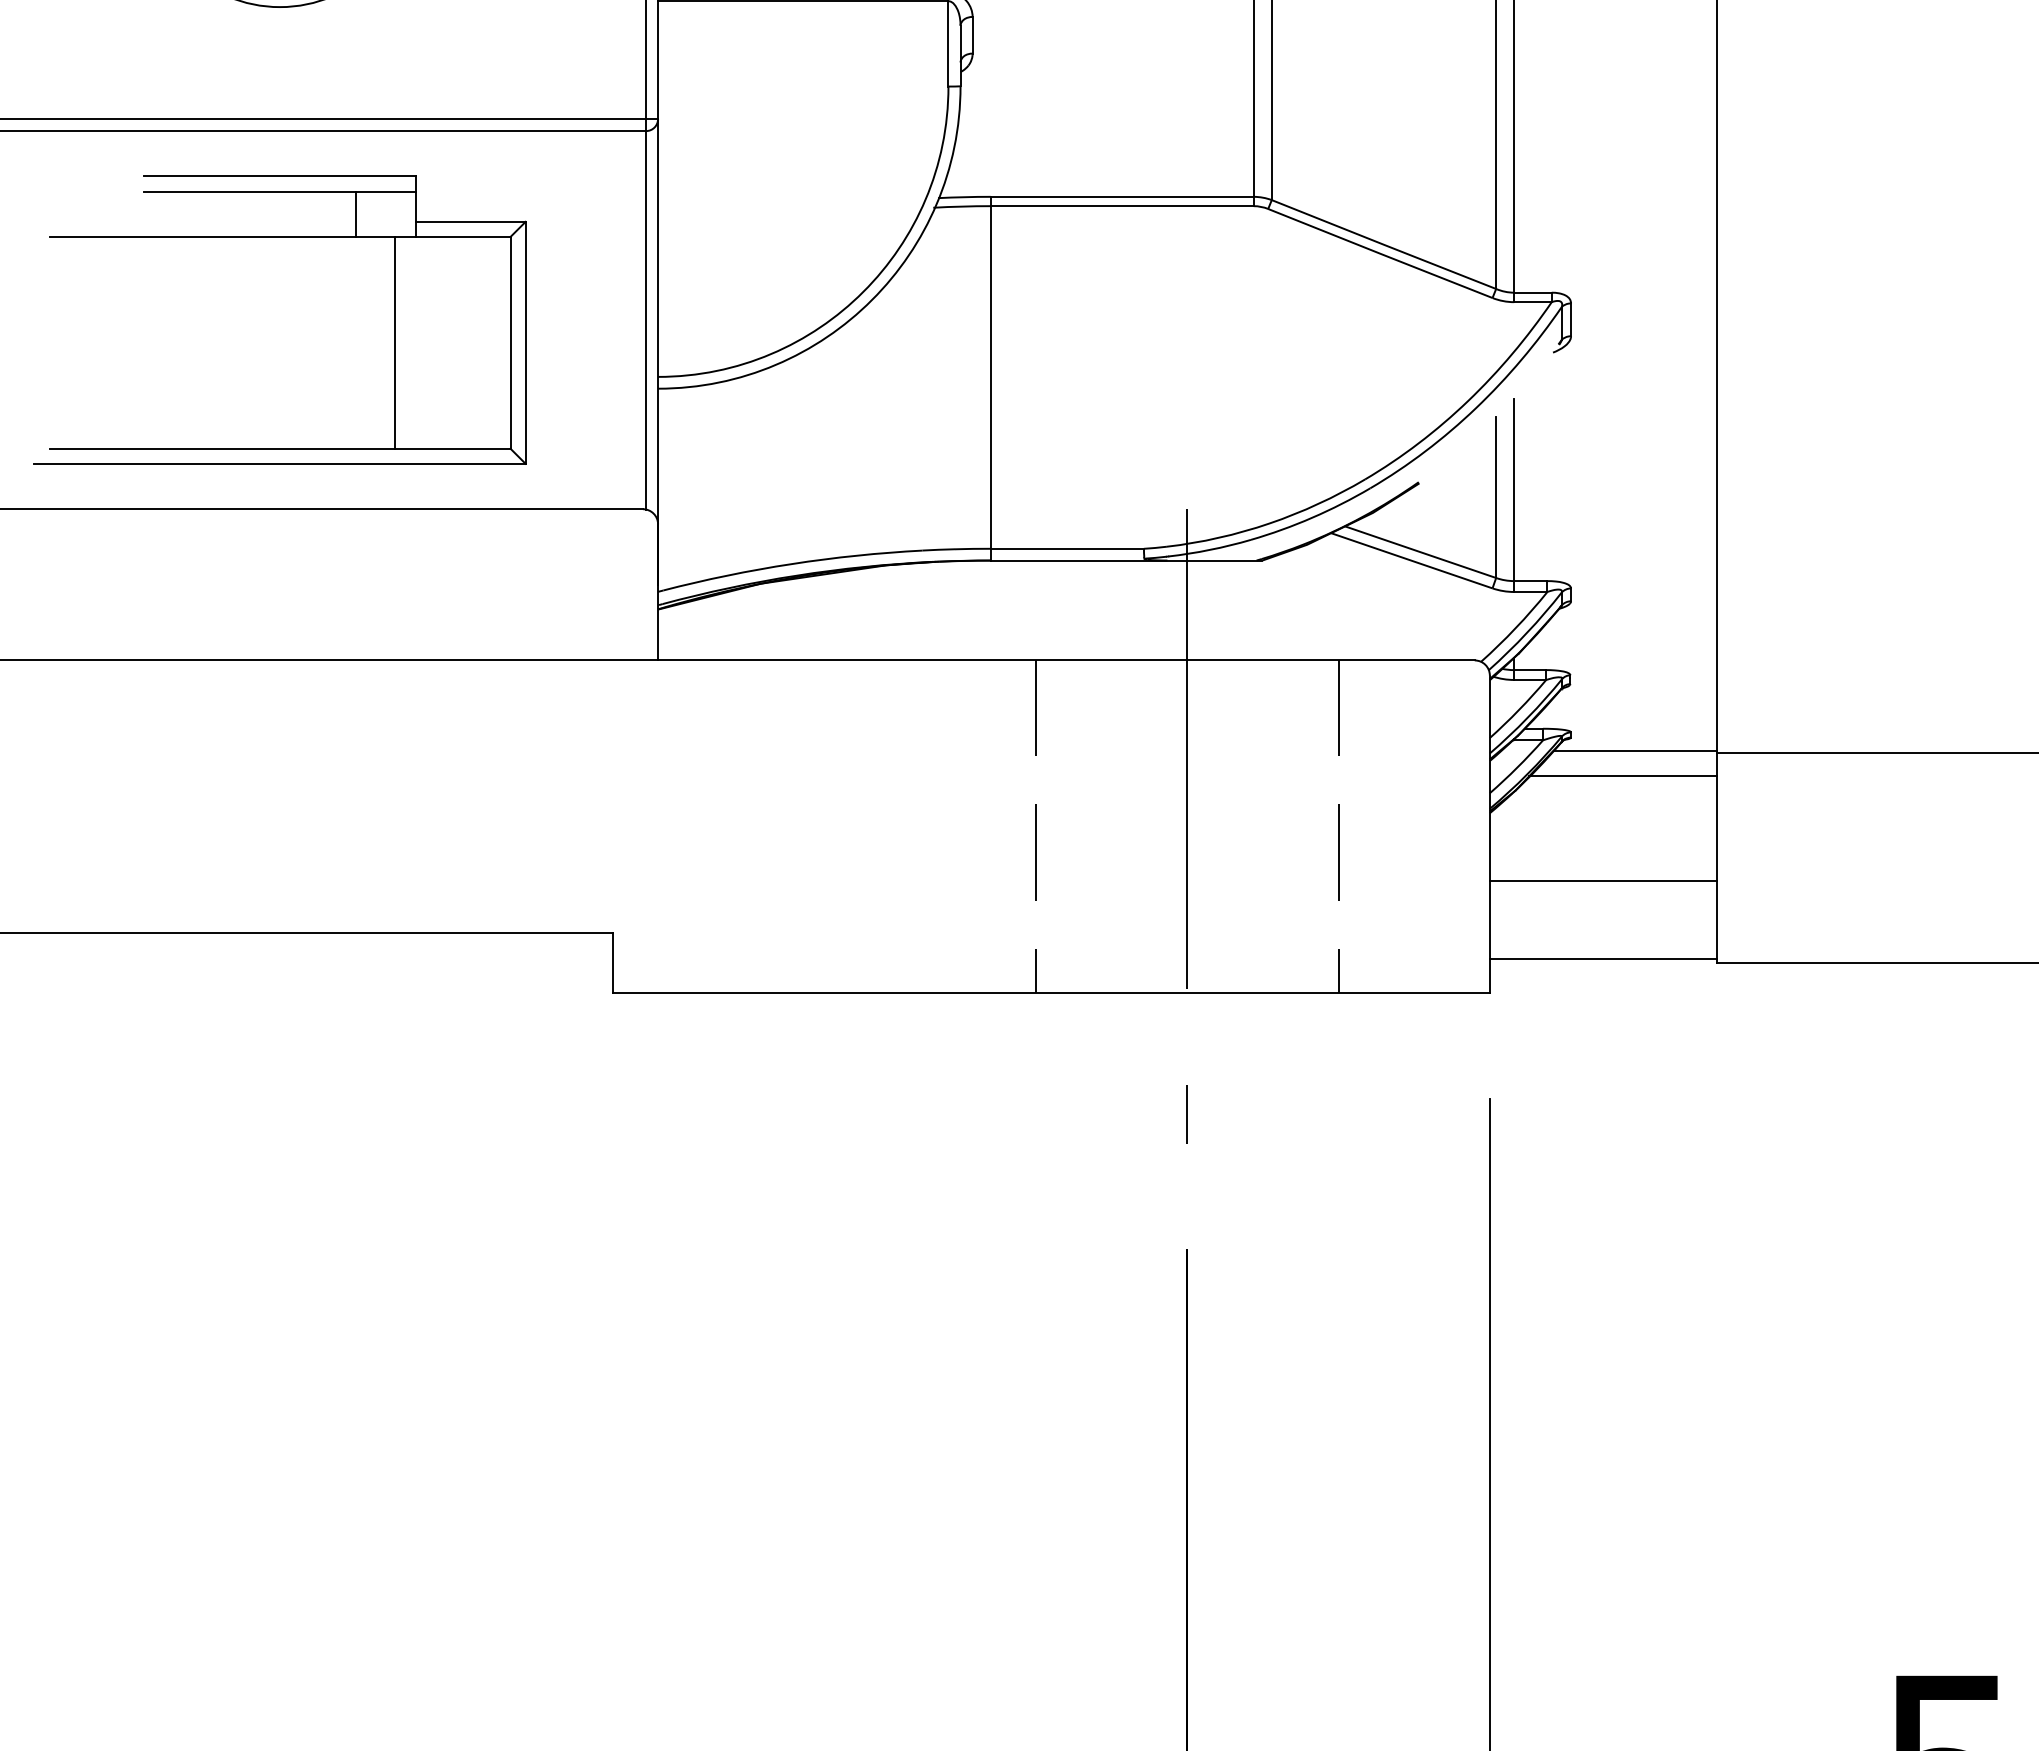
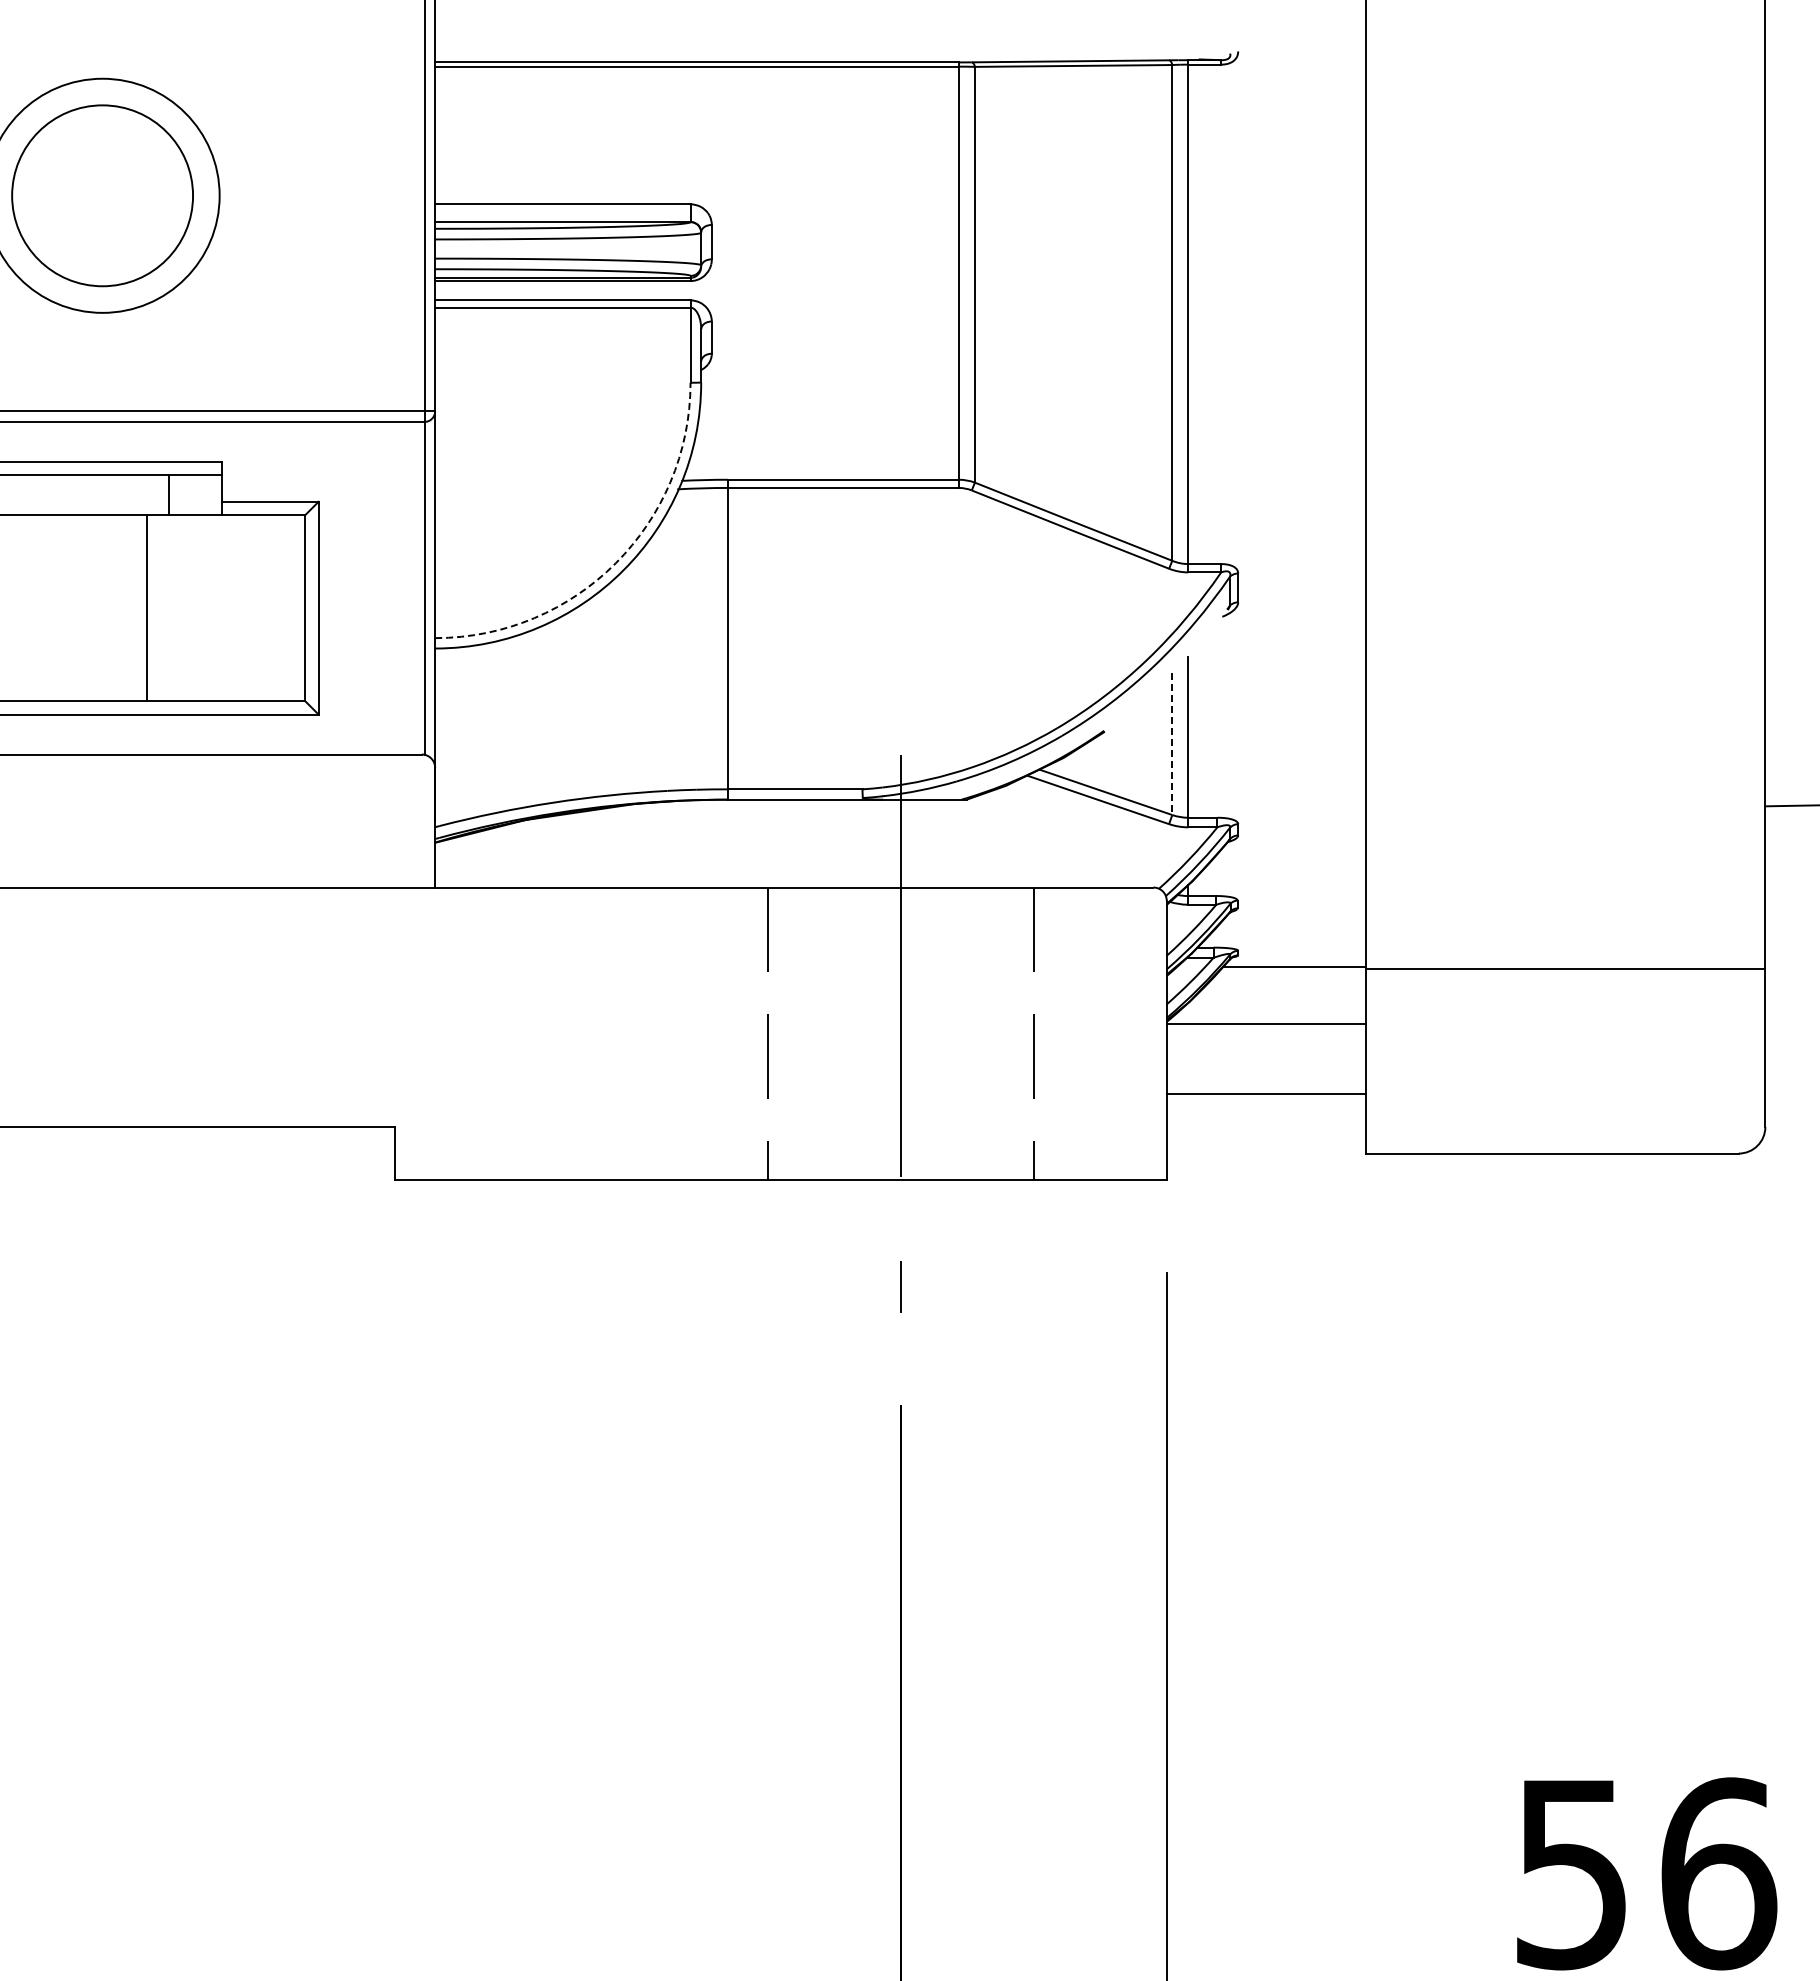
arc: (863, 292) -> (615, 563), solid -> dashed
line: (394, 343) -> (146, 608), moved
line: (1496, 497) -> (1172, 744), solid -> dashed
line: (1622, 776) -> (1283, 989), removed
line: (1603, 880) -> (1266, 1023), moved
line: (1603, 958) -> (1266, 1093), moved

